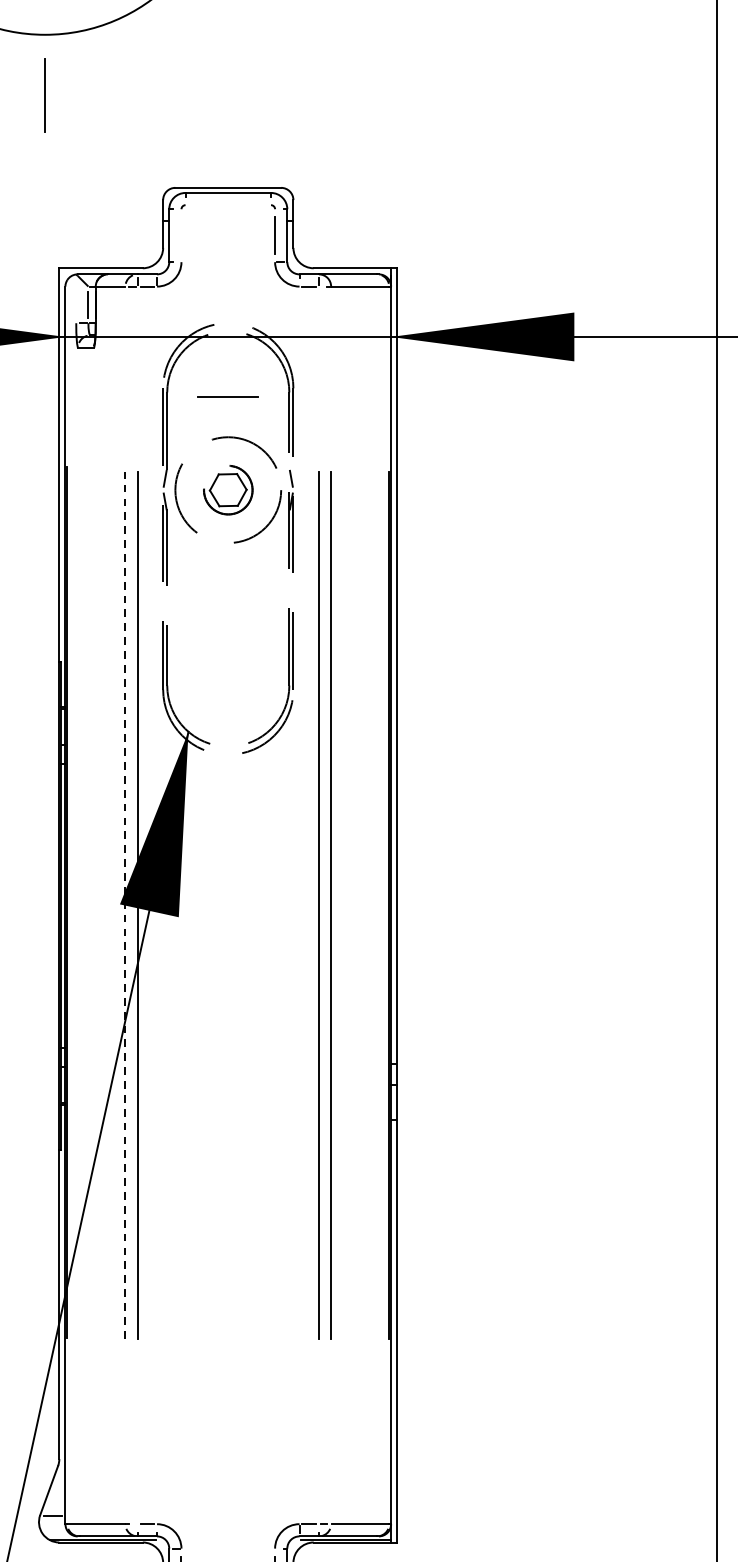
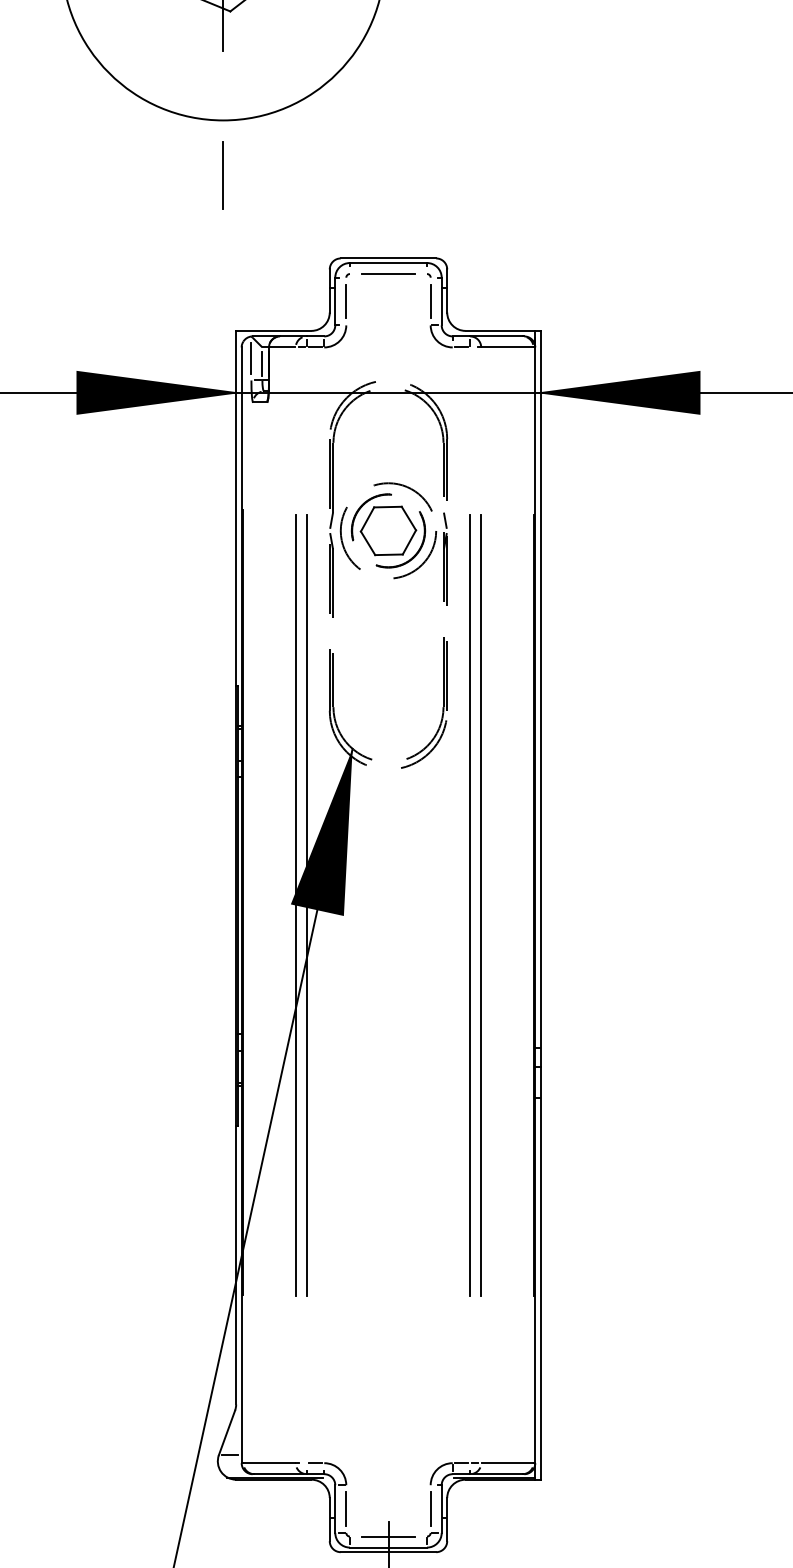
line: (181, 235) -> (346, 301), added
line: (76, 298) -> (251, 358), added
line: (228, 396) -> (388, 273), moved
part: (228, 489) -> (388, 530), size x1.67
line: (125, 905) -> (295, 905), dashed -> solid

